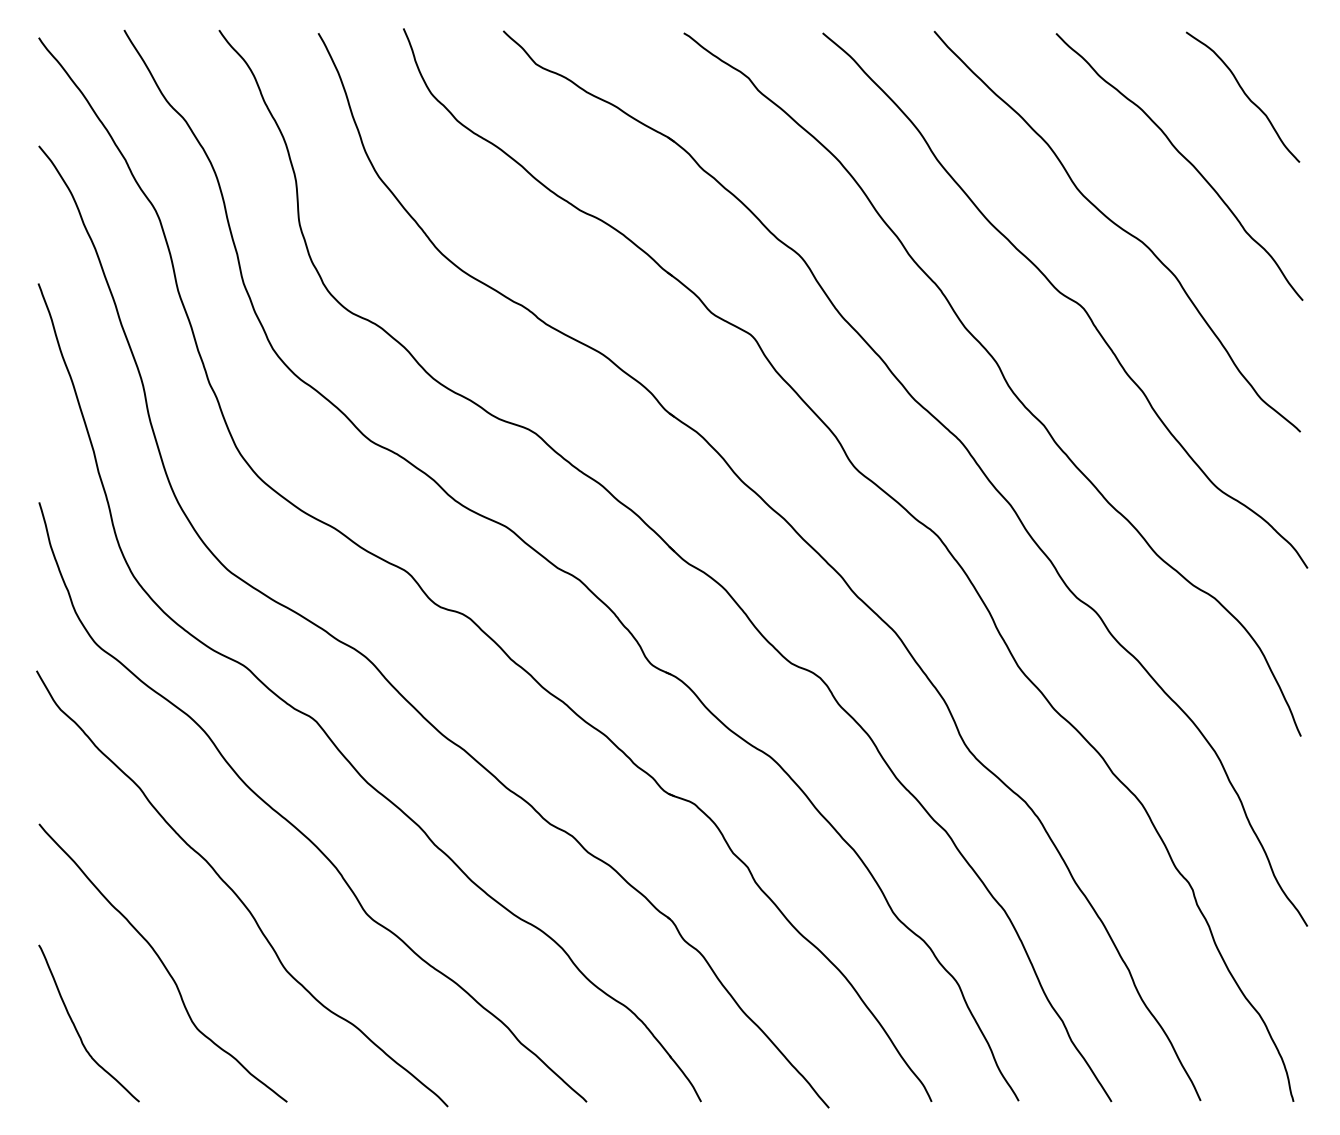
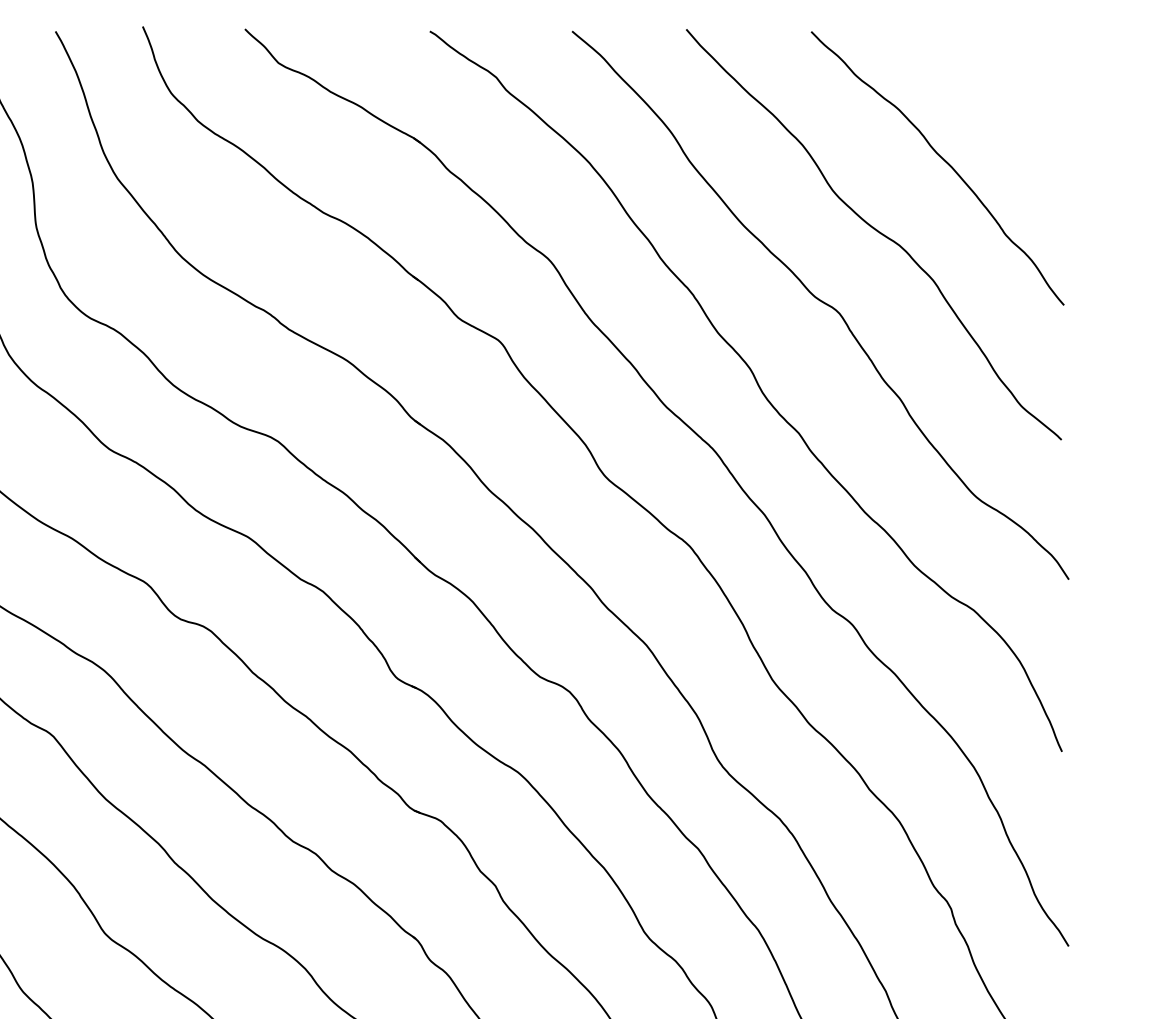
curve: (1244, 94) -> (1004, 94), removed

